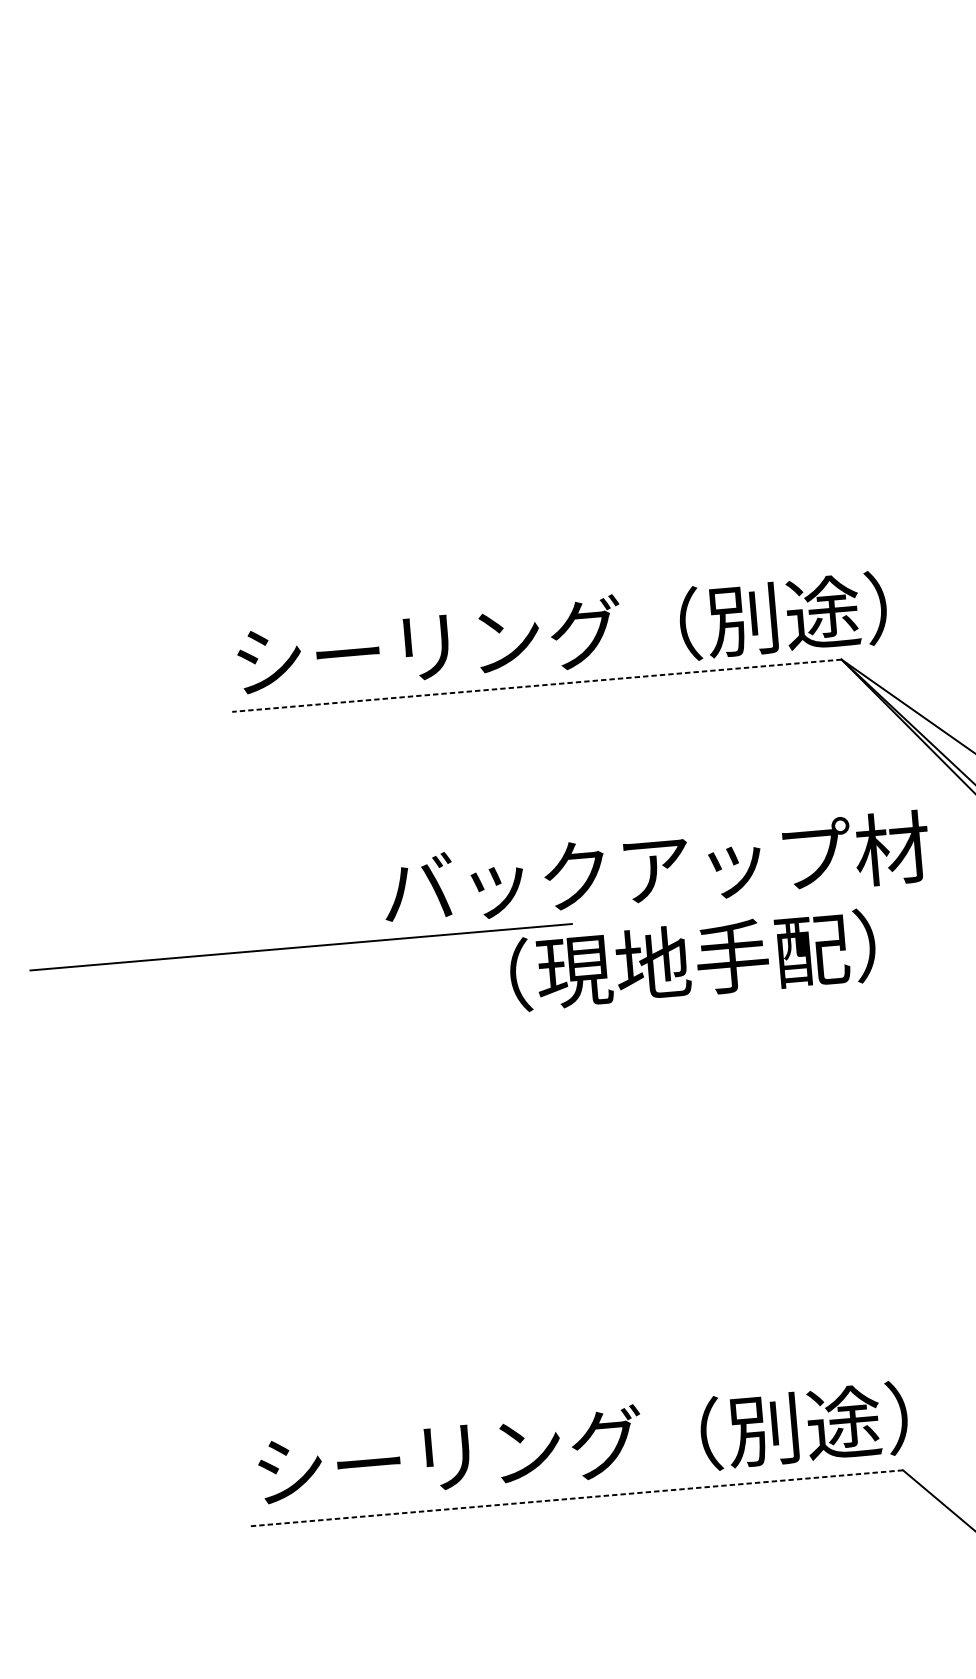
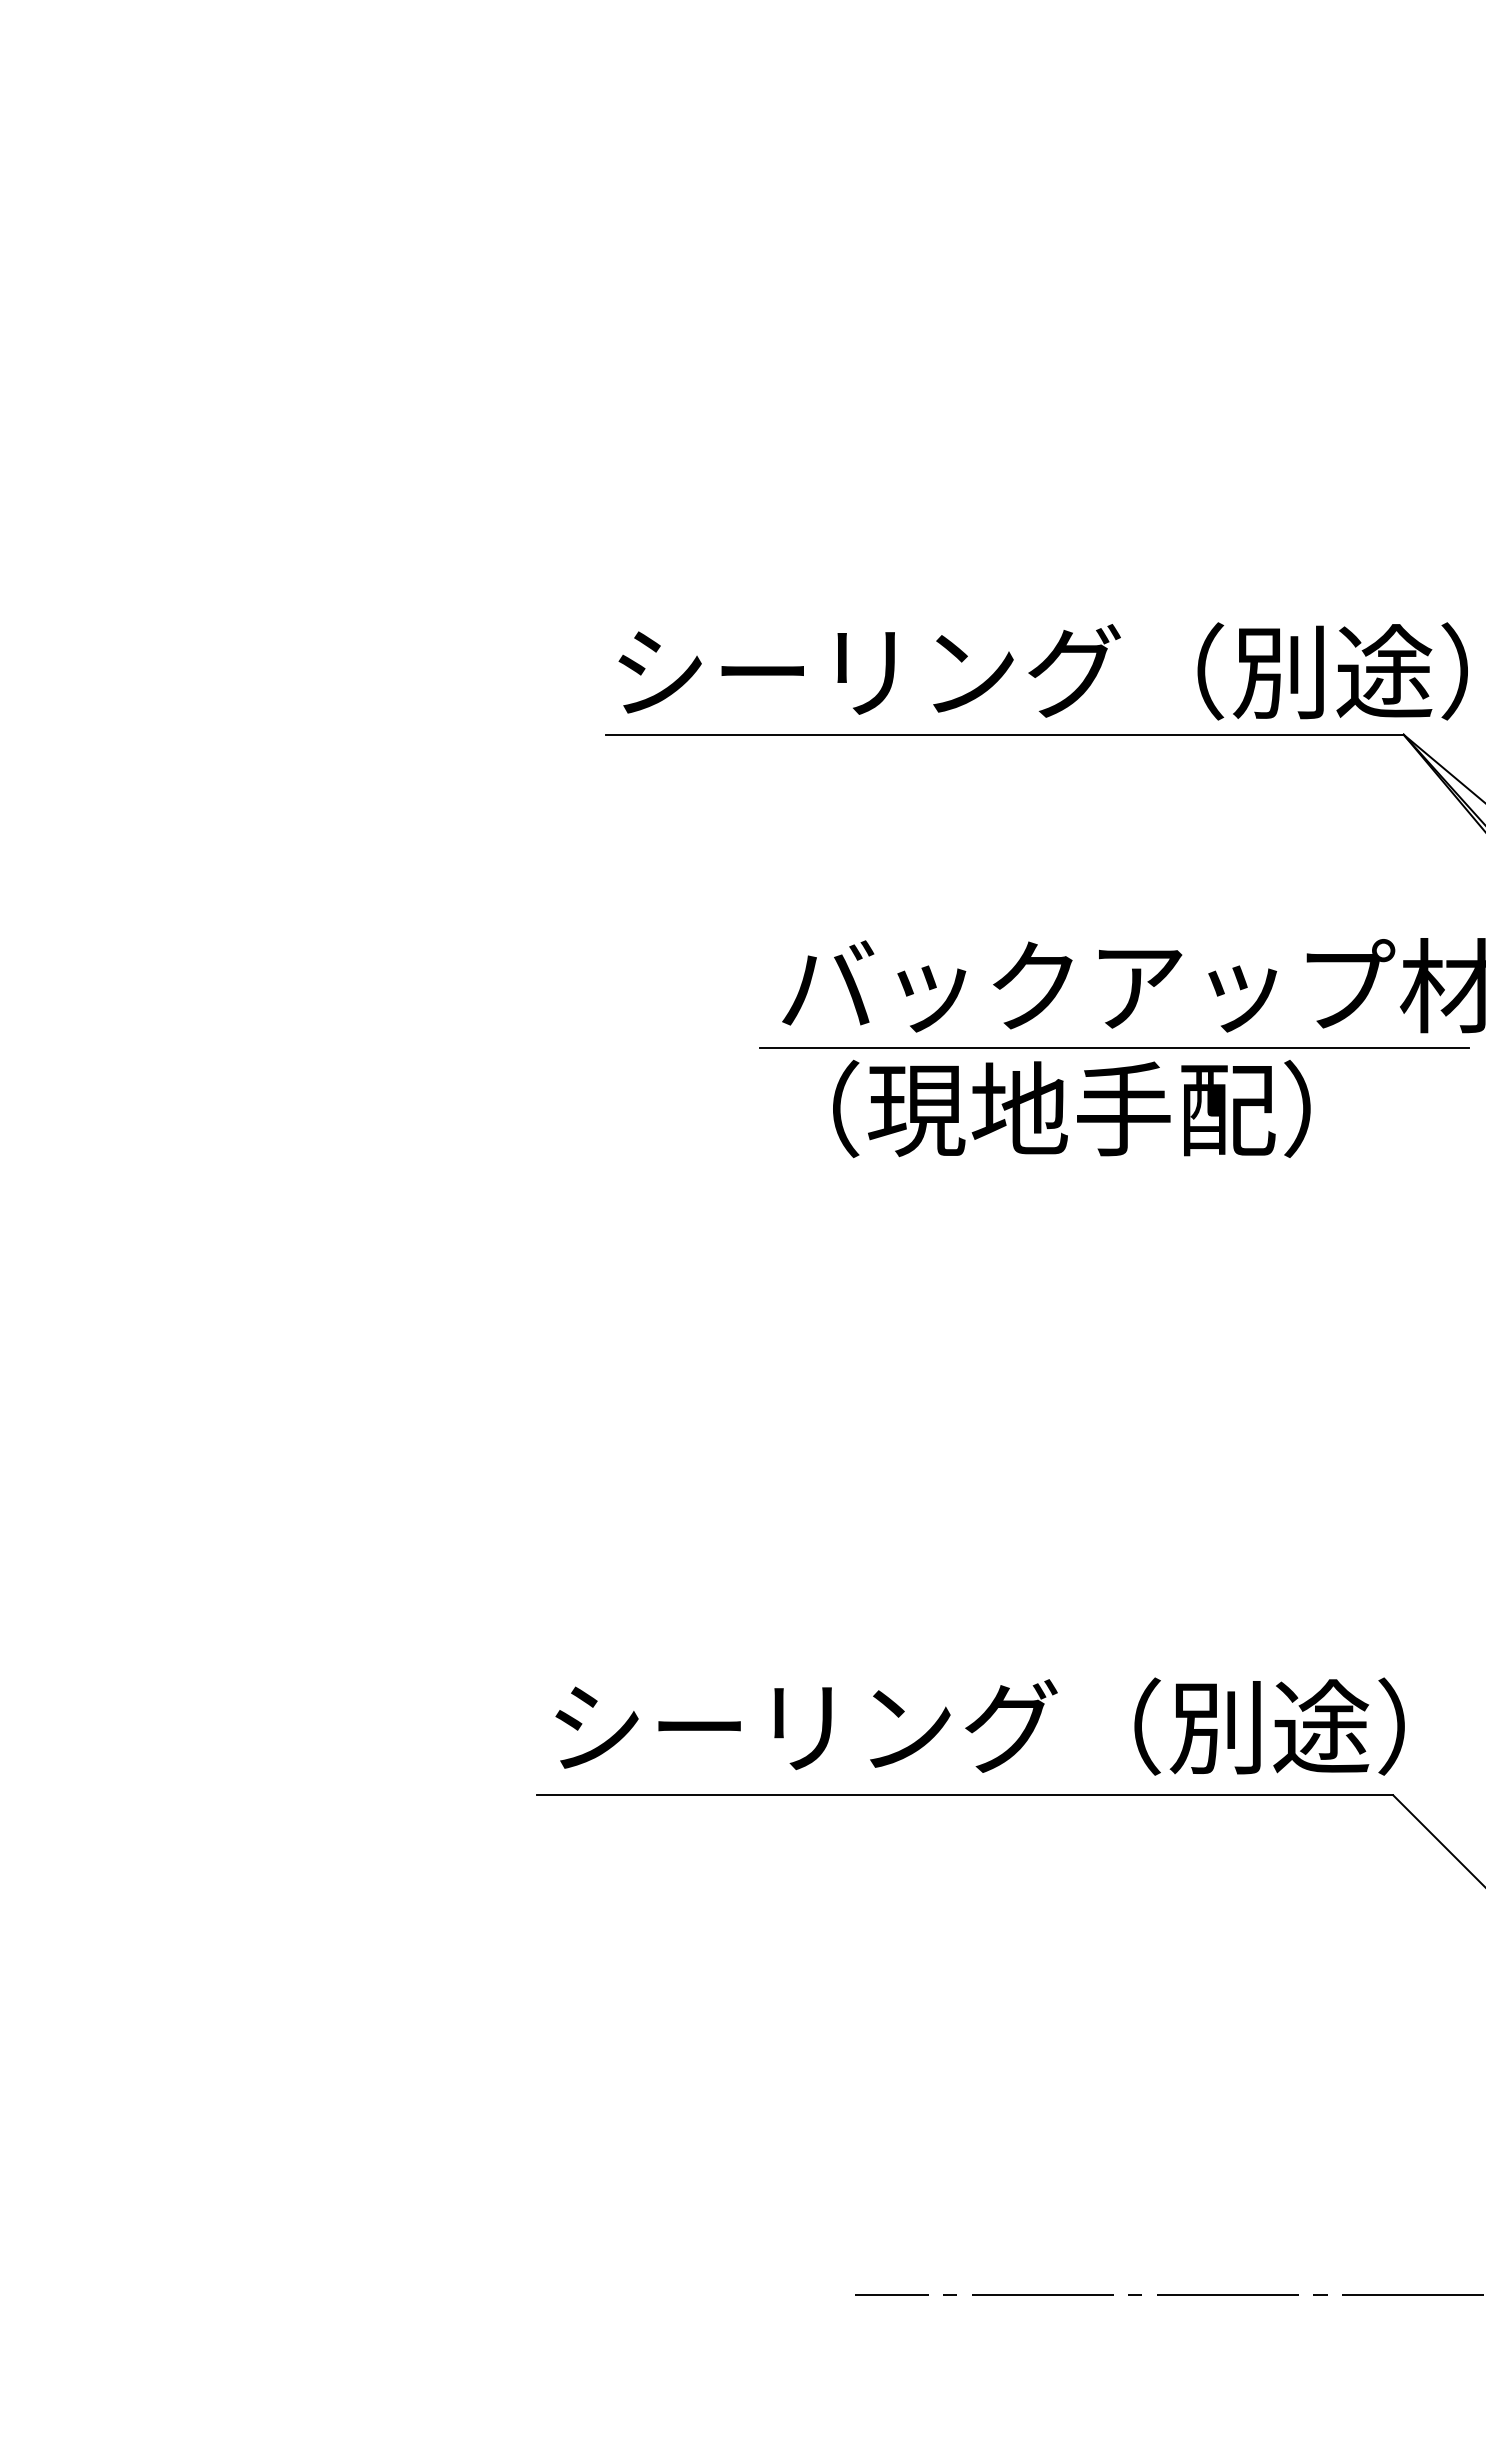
line: (536, 685) -> (1004, 734), dashed -> solid
line: (301, 946) -> (1114, 1047), moved
text: (692, 960) -> (1071, 1108), moved
line: (576, 1498) -> (965, 1795), dashed -> solid

